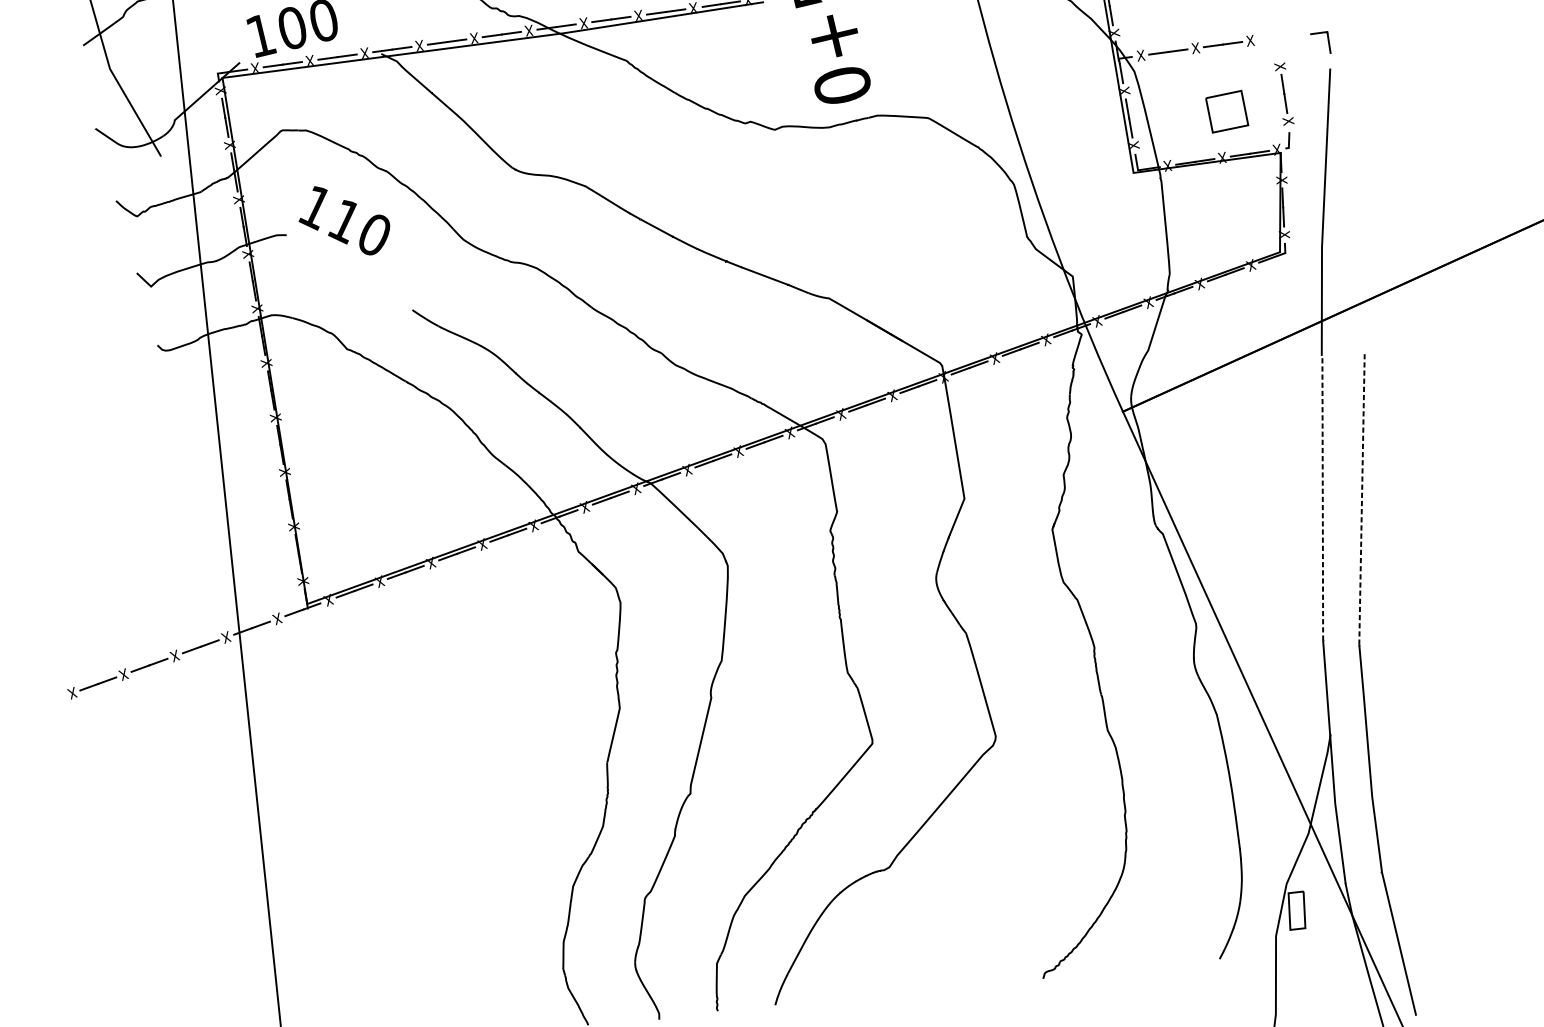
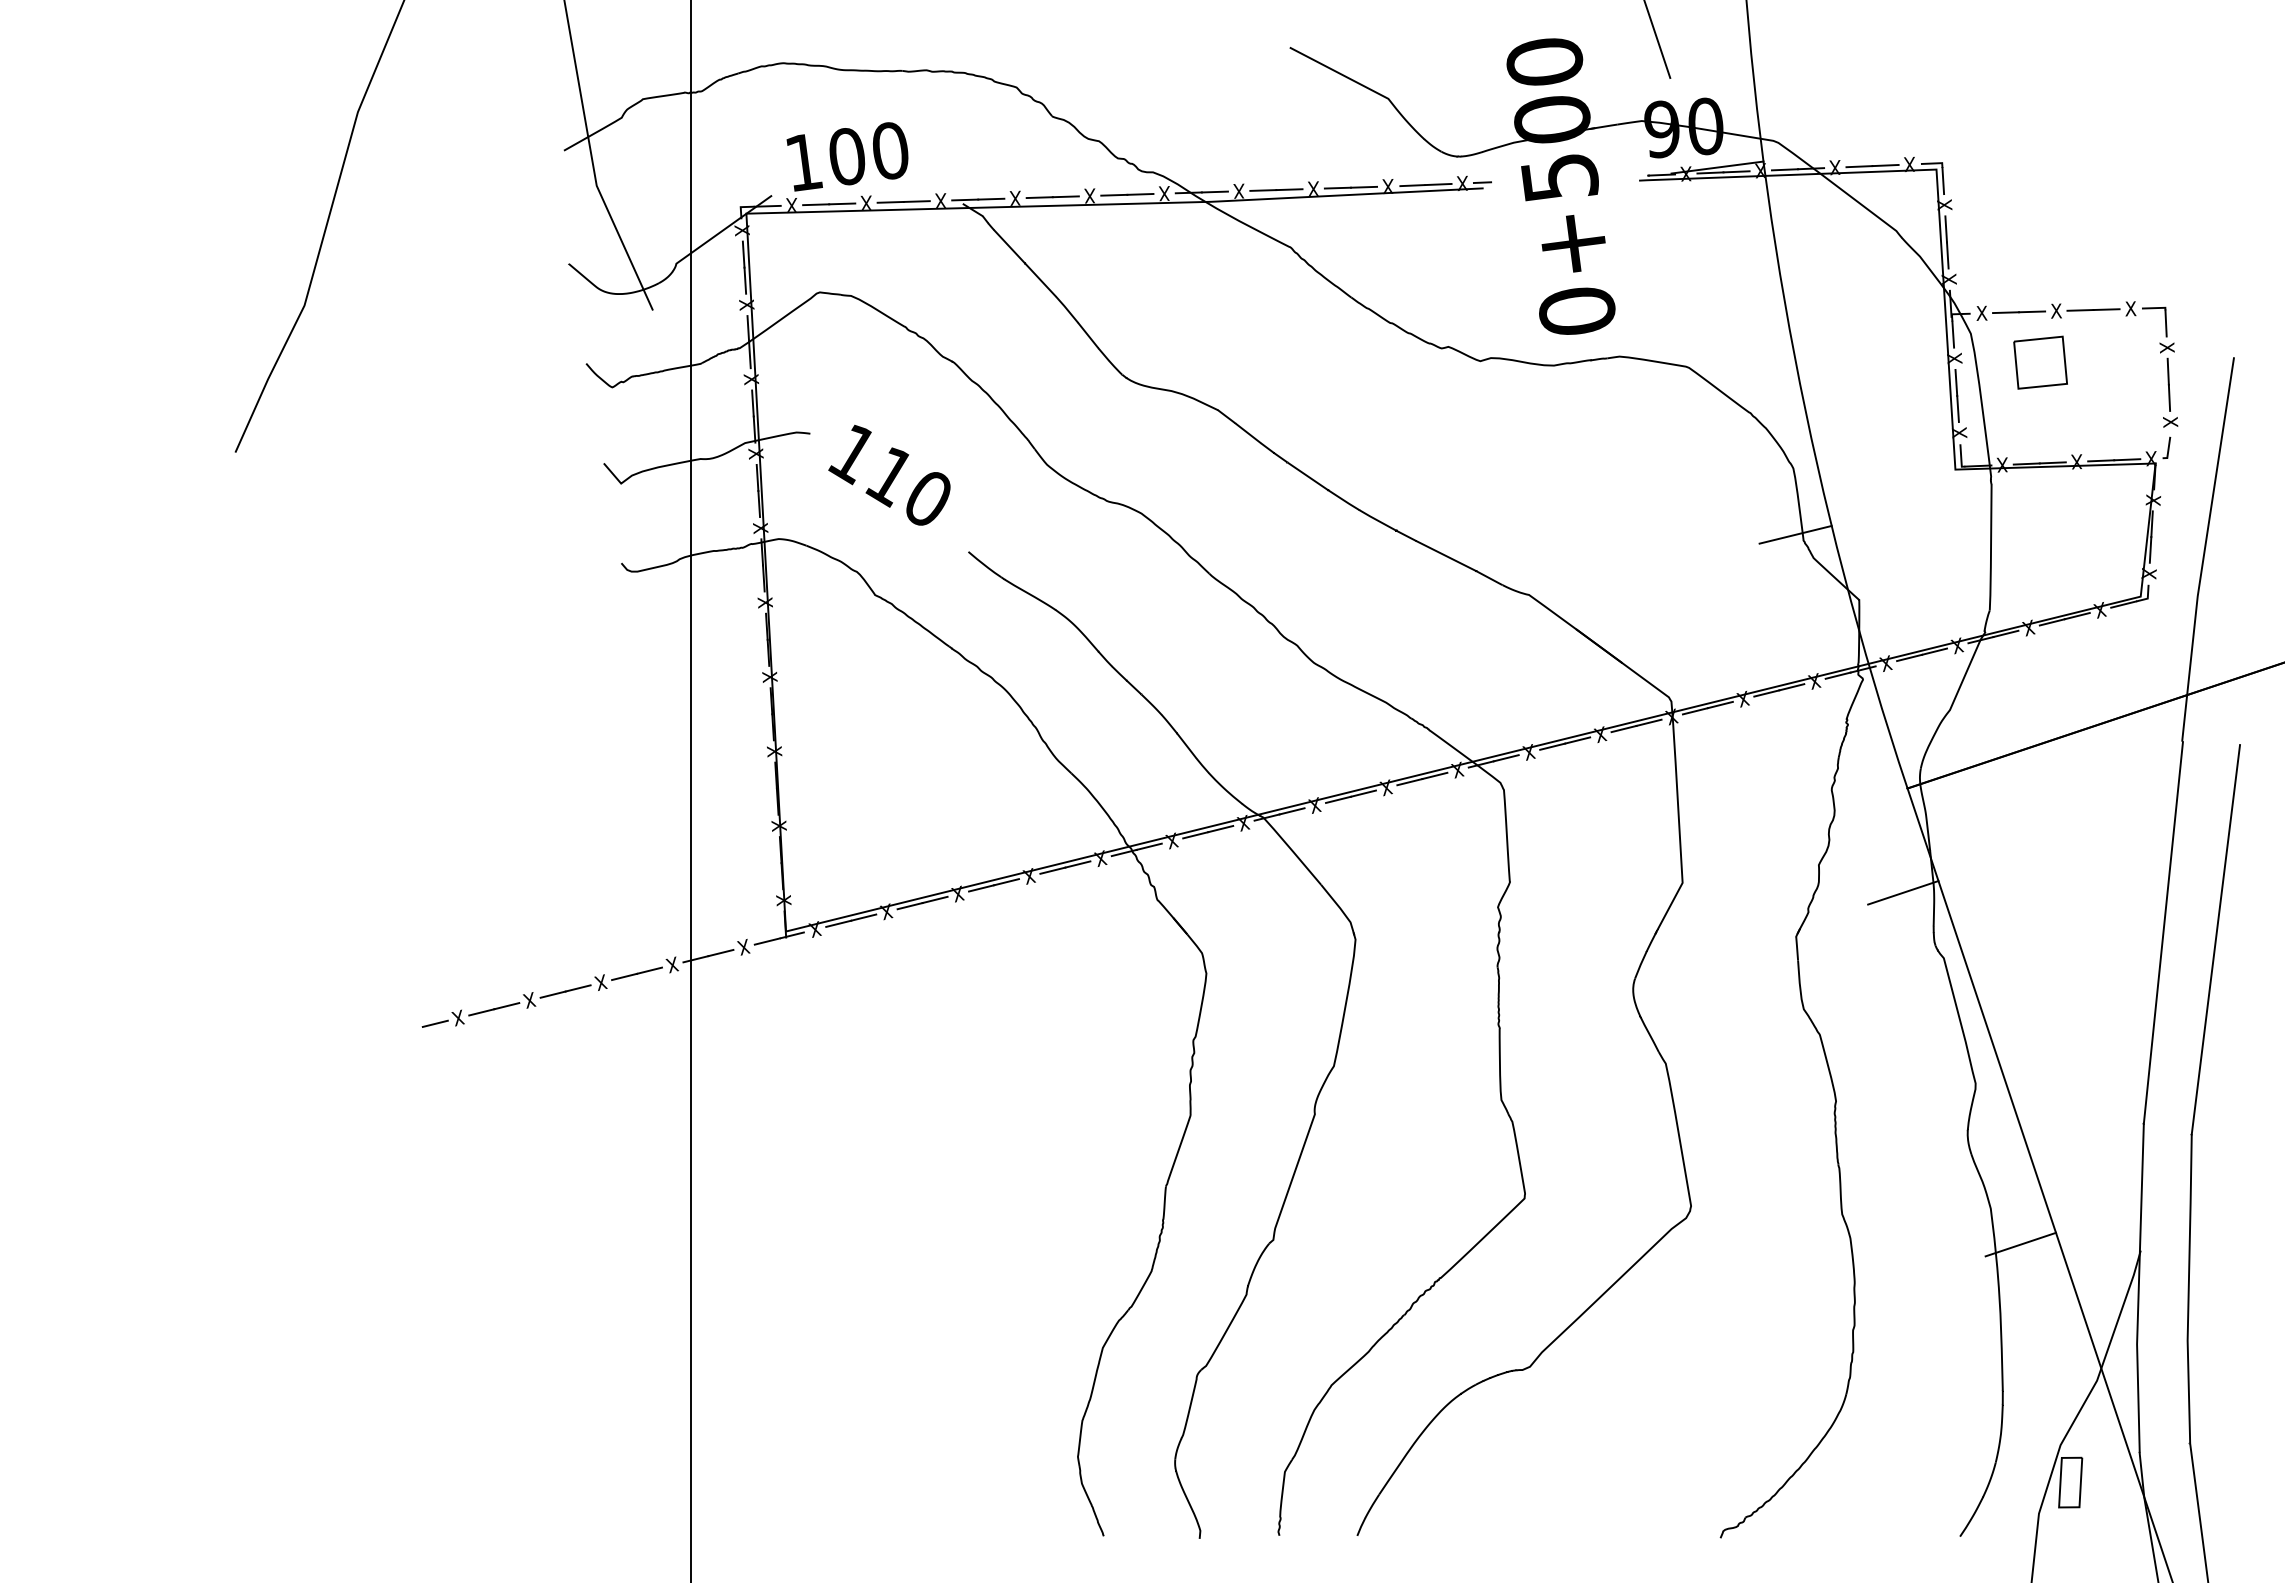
part: (1327, 39) -> (2164, 317), moved
part: (1227, 111) -> (2040, 362), moved
text: (344, 220) -> (889, 474), moved
line: (1020, 233) -> (1795, 534), added
line: (1128, 488) -> (1903, 892), added
line: (1322, 498) -> (2163, 932), dashed -> solid
line: (1361, 499) -> (2215, 939), dashed -> solid
line: (55, 699) -> (434, 1023), added
line: (1241, 739) -> (2020, 1244), added

